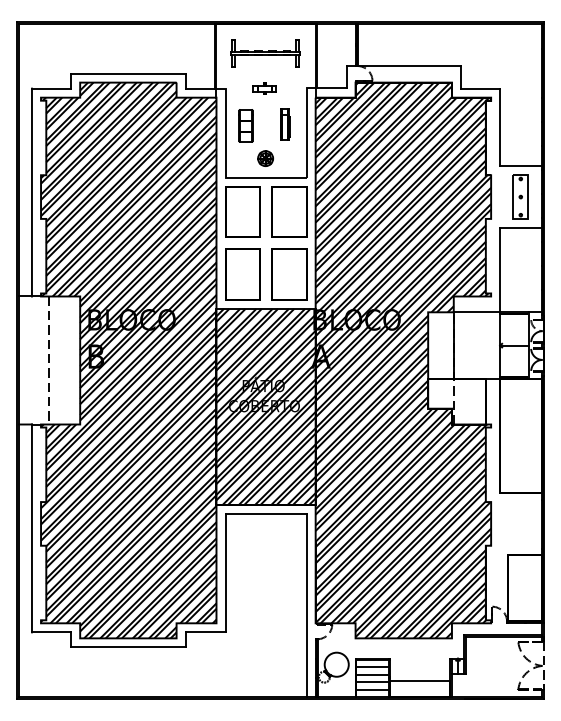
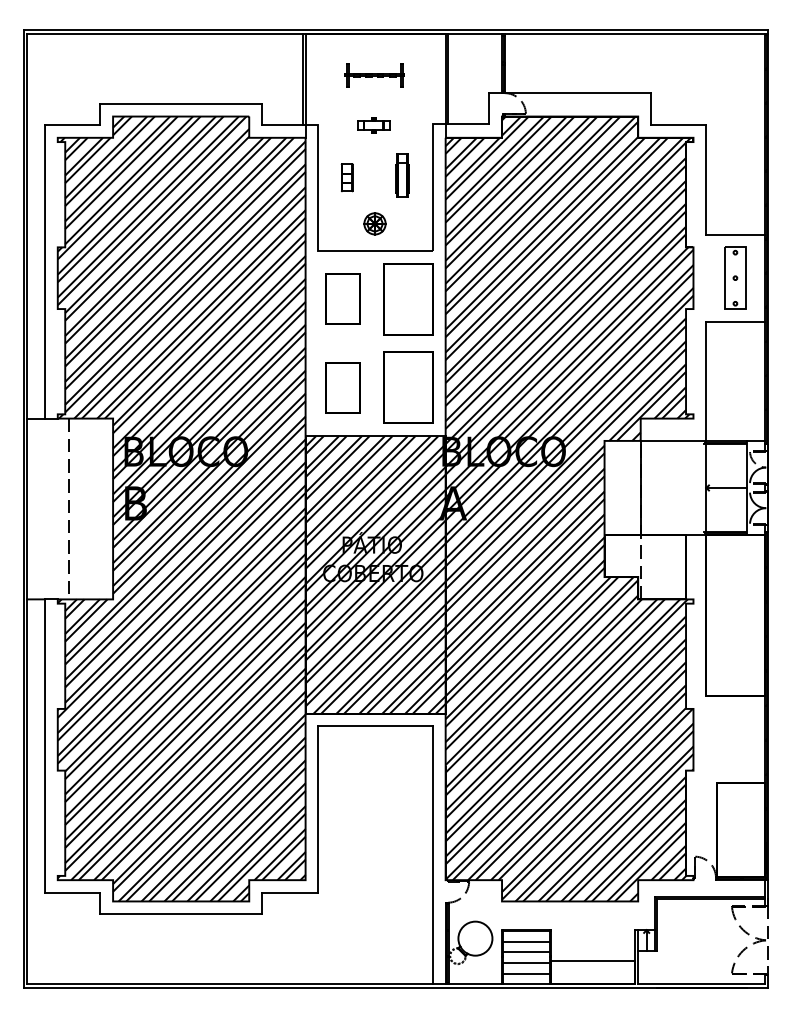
part: (265, 53) -> (374, 75), size x0.6
part: (245, 125) -> (346, 177), size x0.6
part: (242, 211) -> (342, 298), size x0.7
part: (242, 274) -> (342, 387), size x0.7

